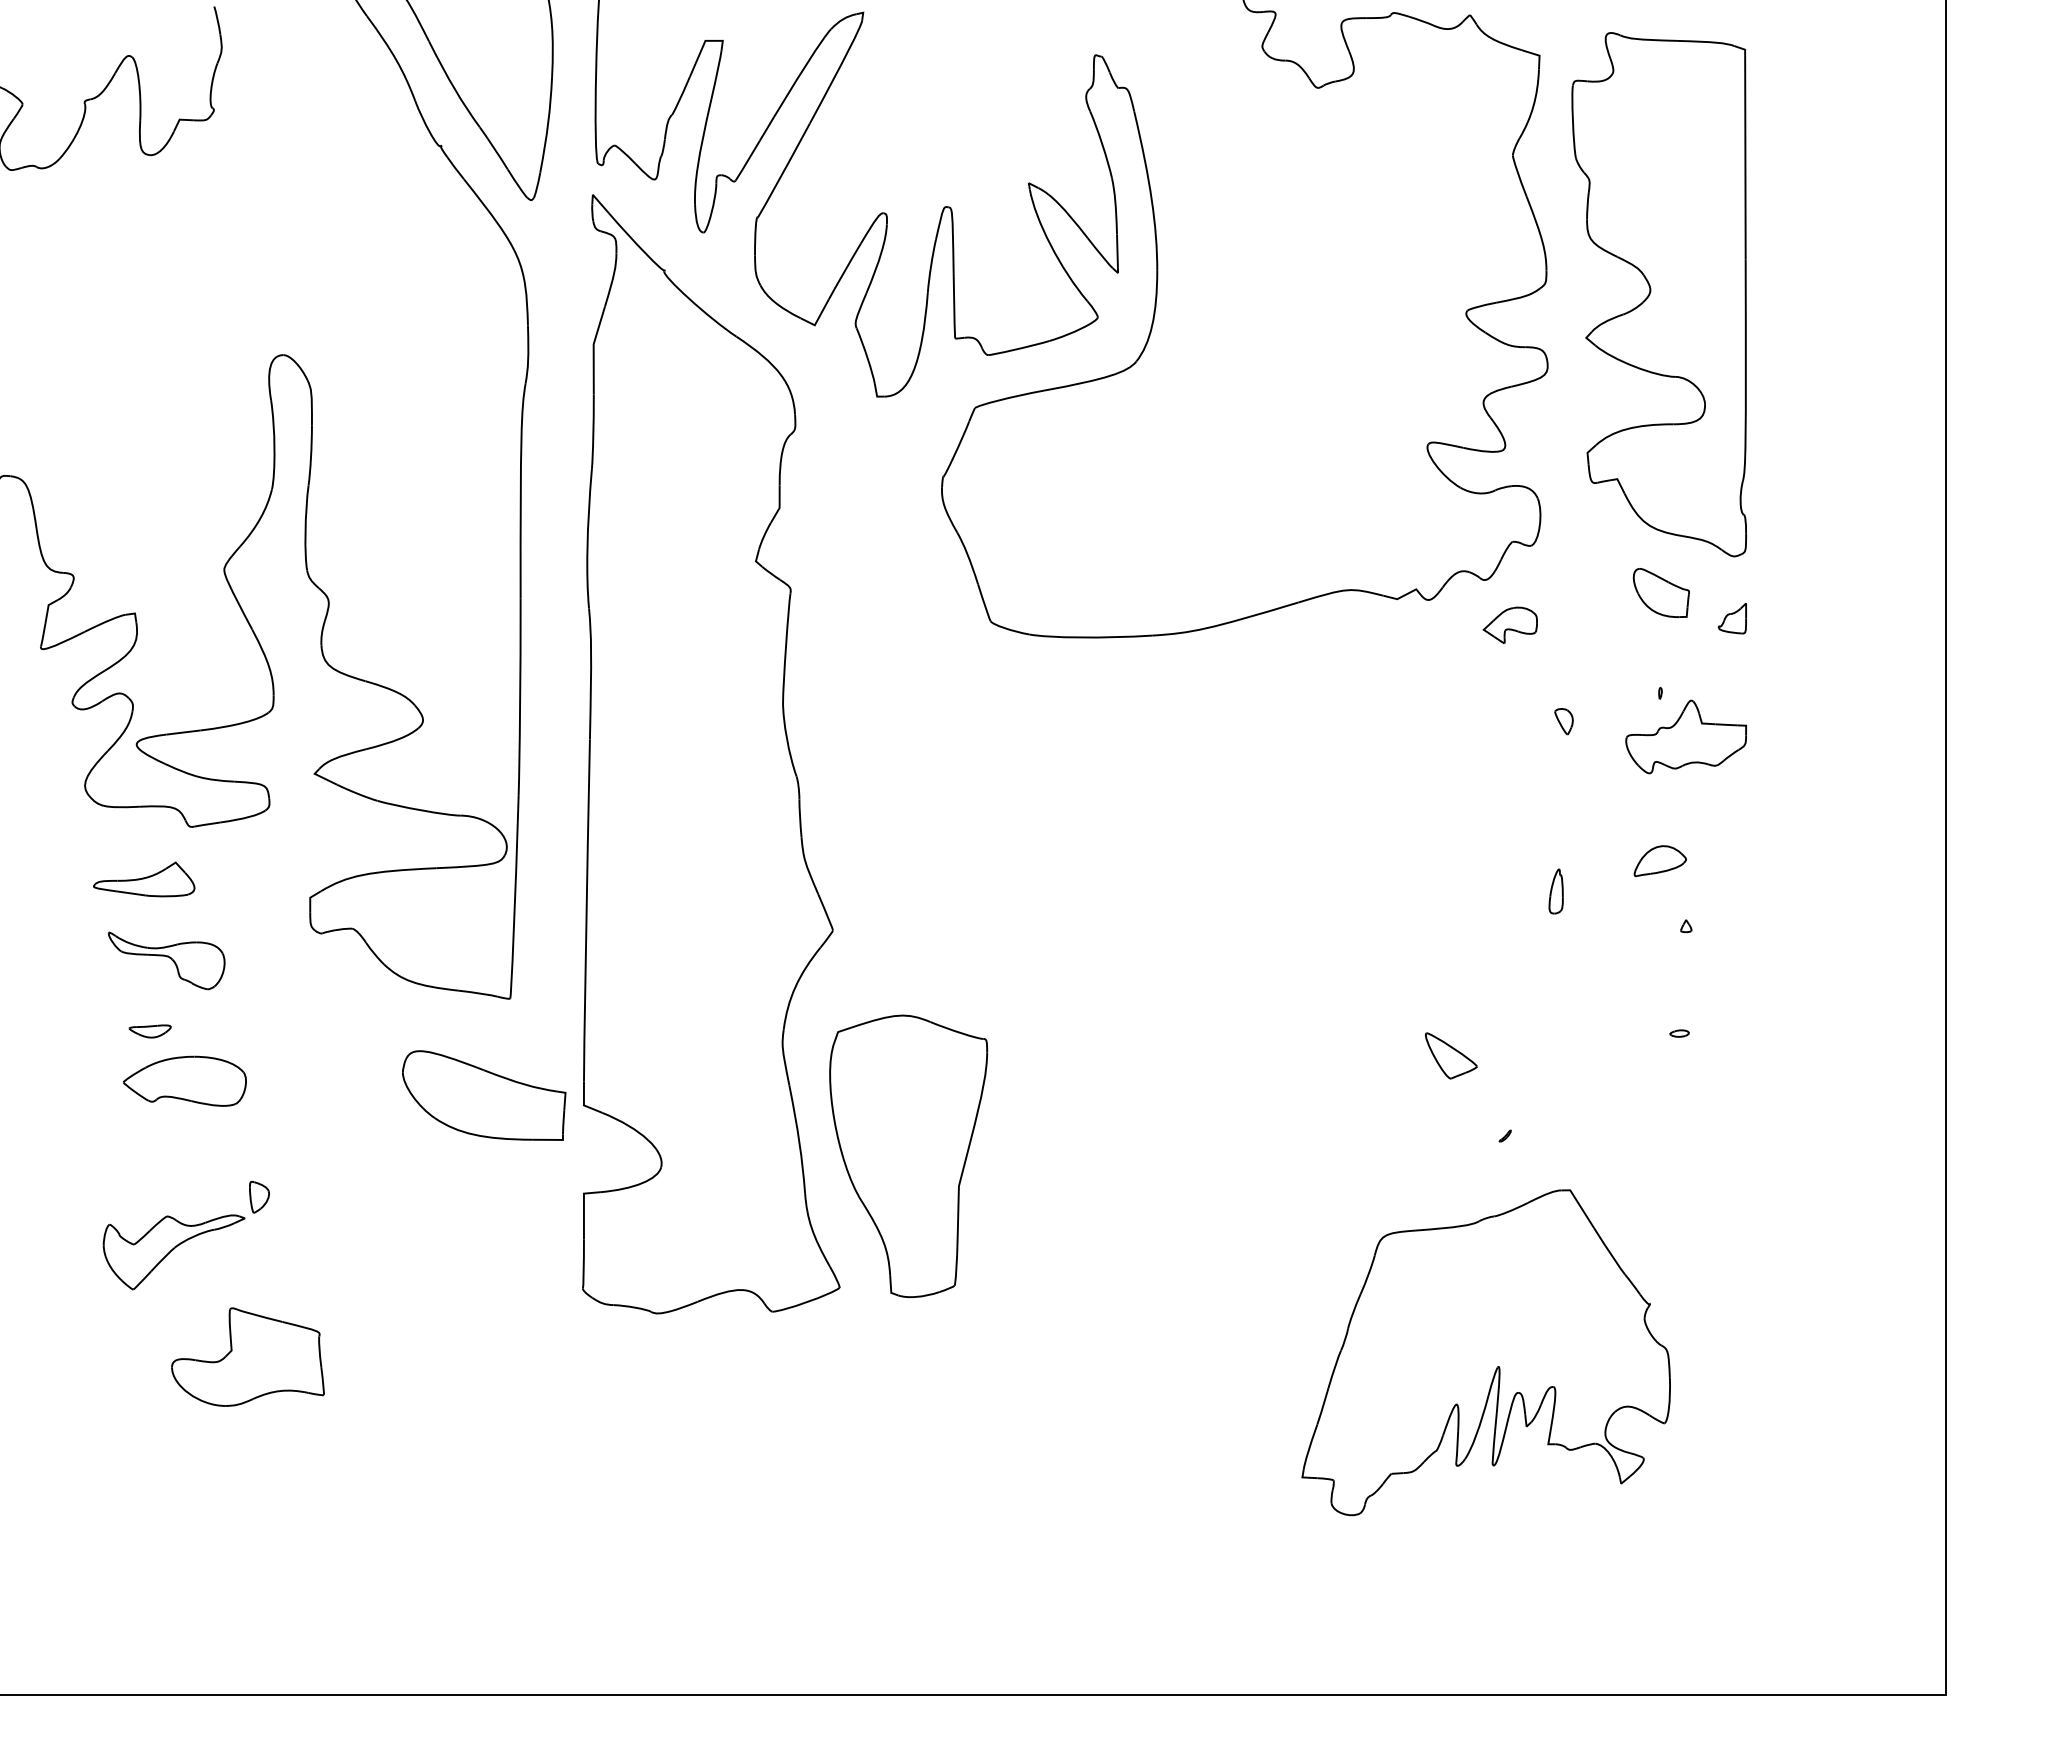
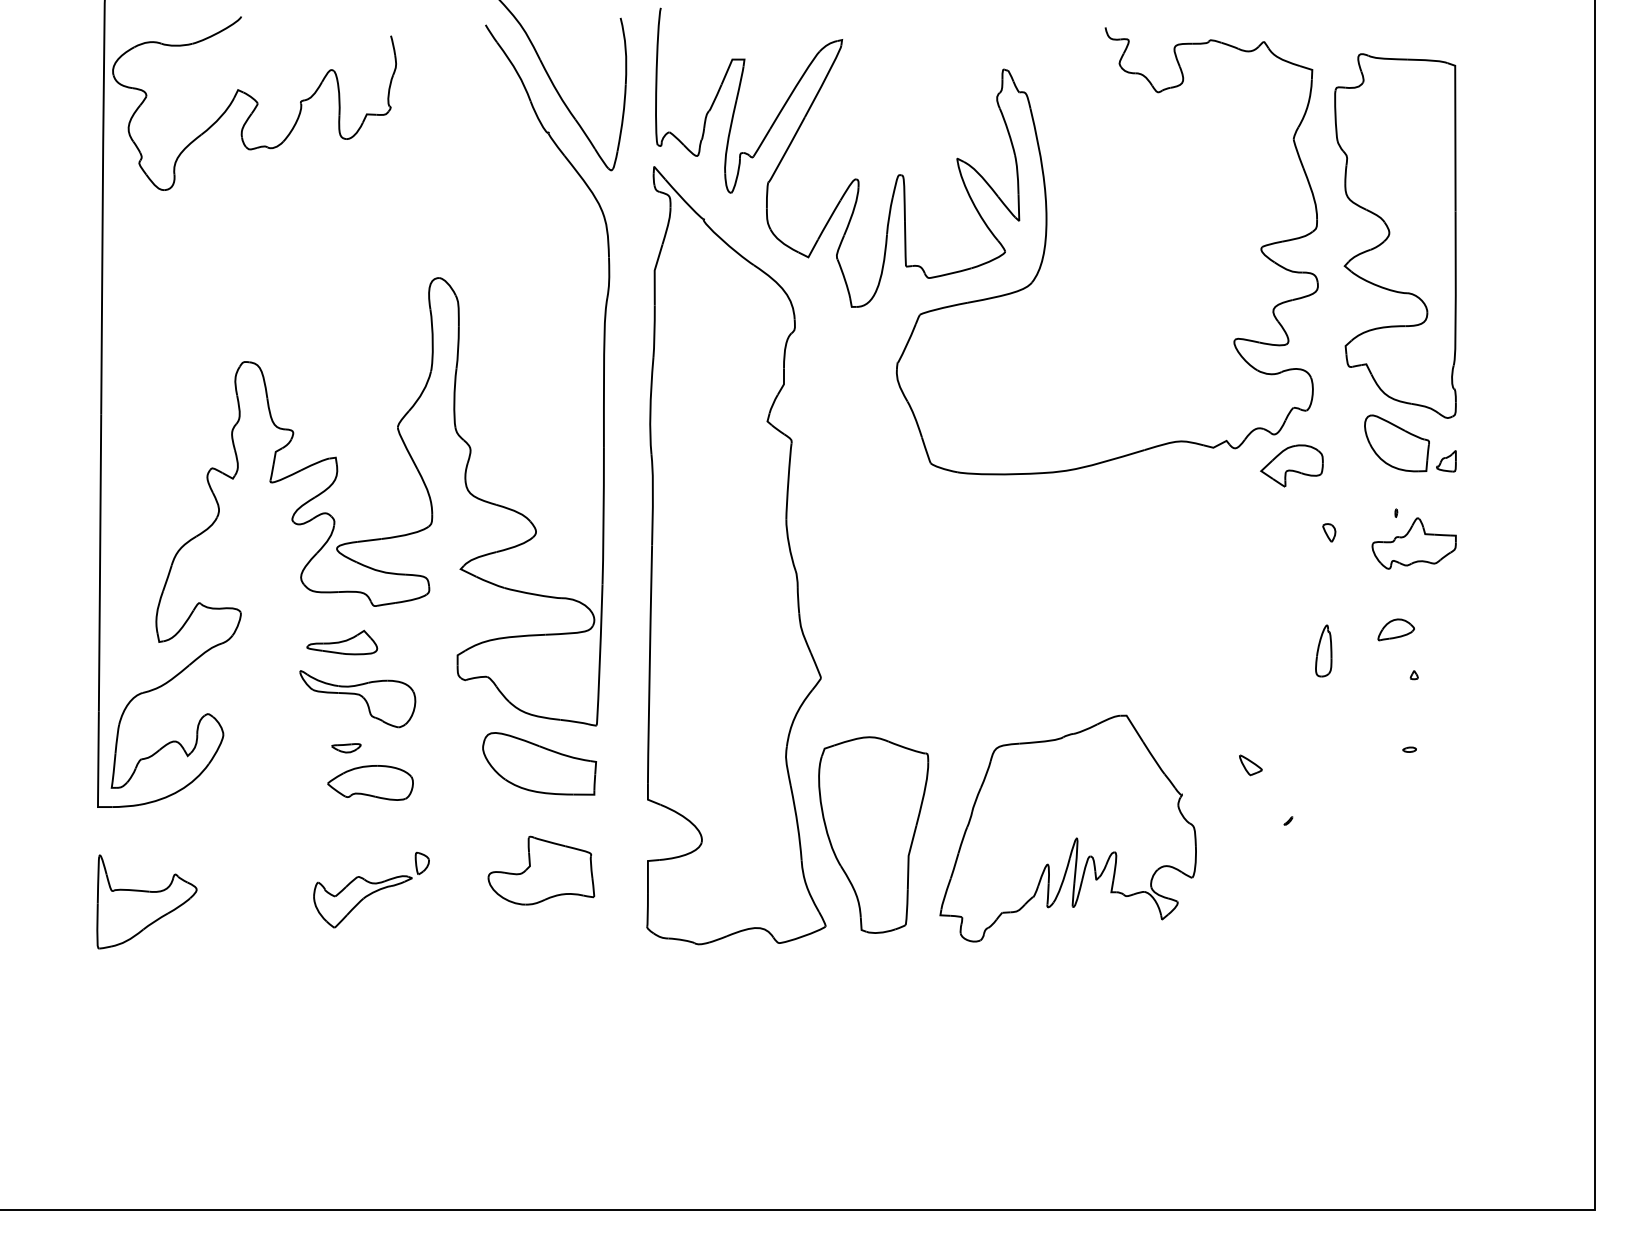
part: (1660, 593) -> (1396, 443), size x1.67
part: (1509, 624) -> (1291, 465), size x1.67
part: (1555, 890) -> (1323, 650), size x1.67
part: (166, 961) -> (357, 699), size x1.43
part: (1450, 1056) -> (1250, 765), size x0.62
part: (484, 1095) -> (539, 763), moved
part: (1485, 1352) -> (1067, 828), moved
part: (248, 1356) -> (541, 870), moved

